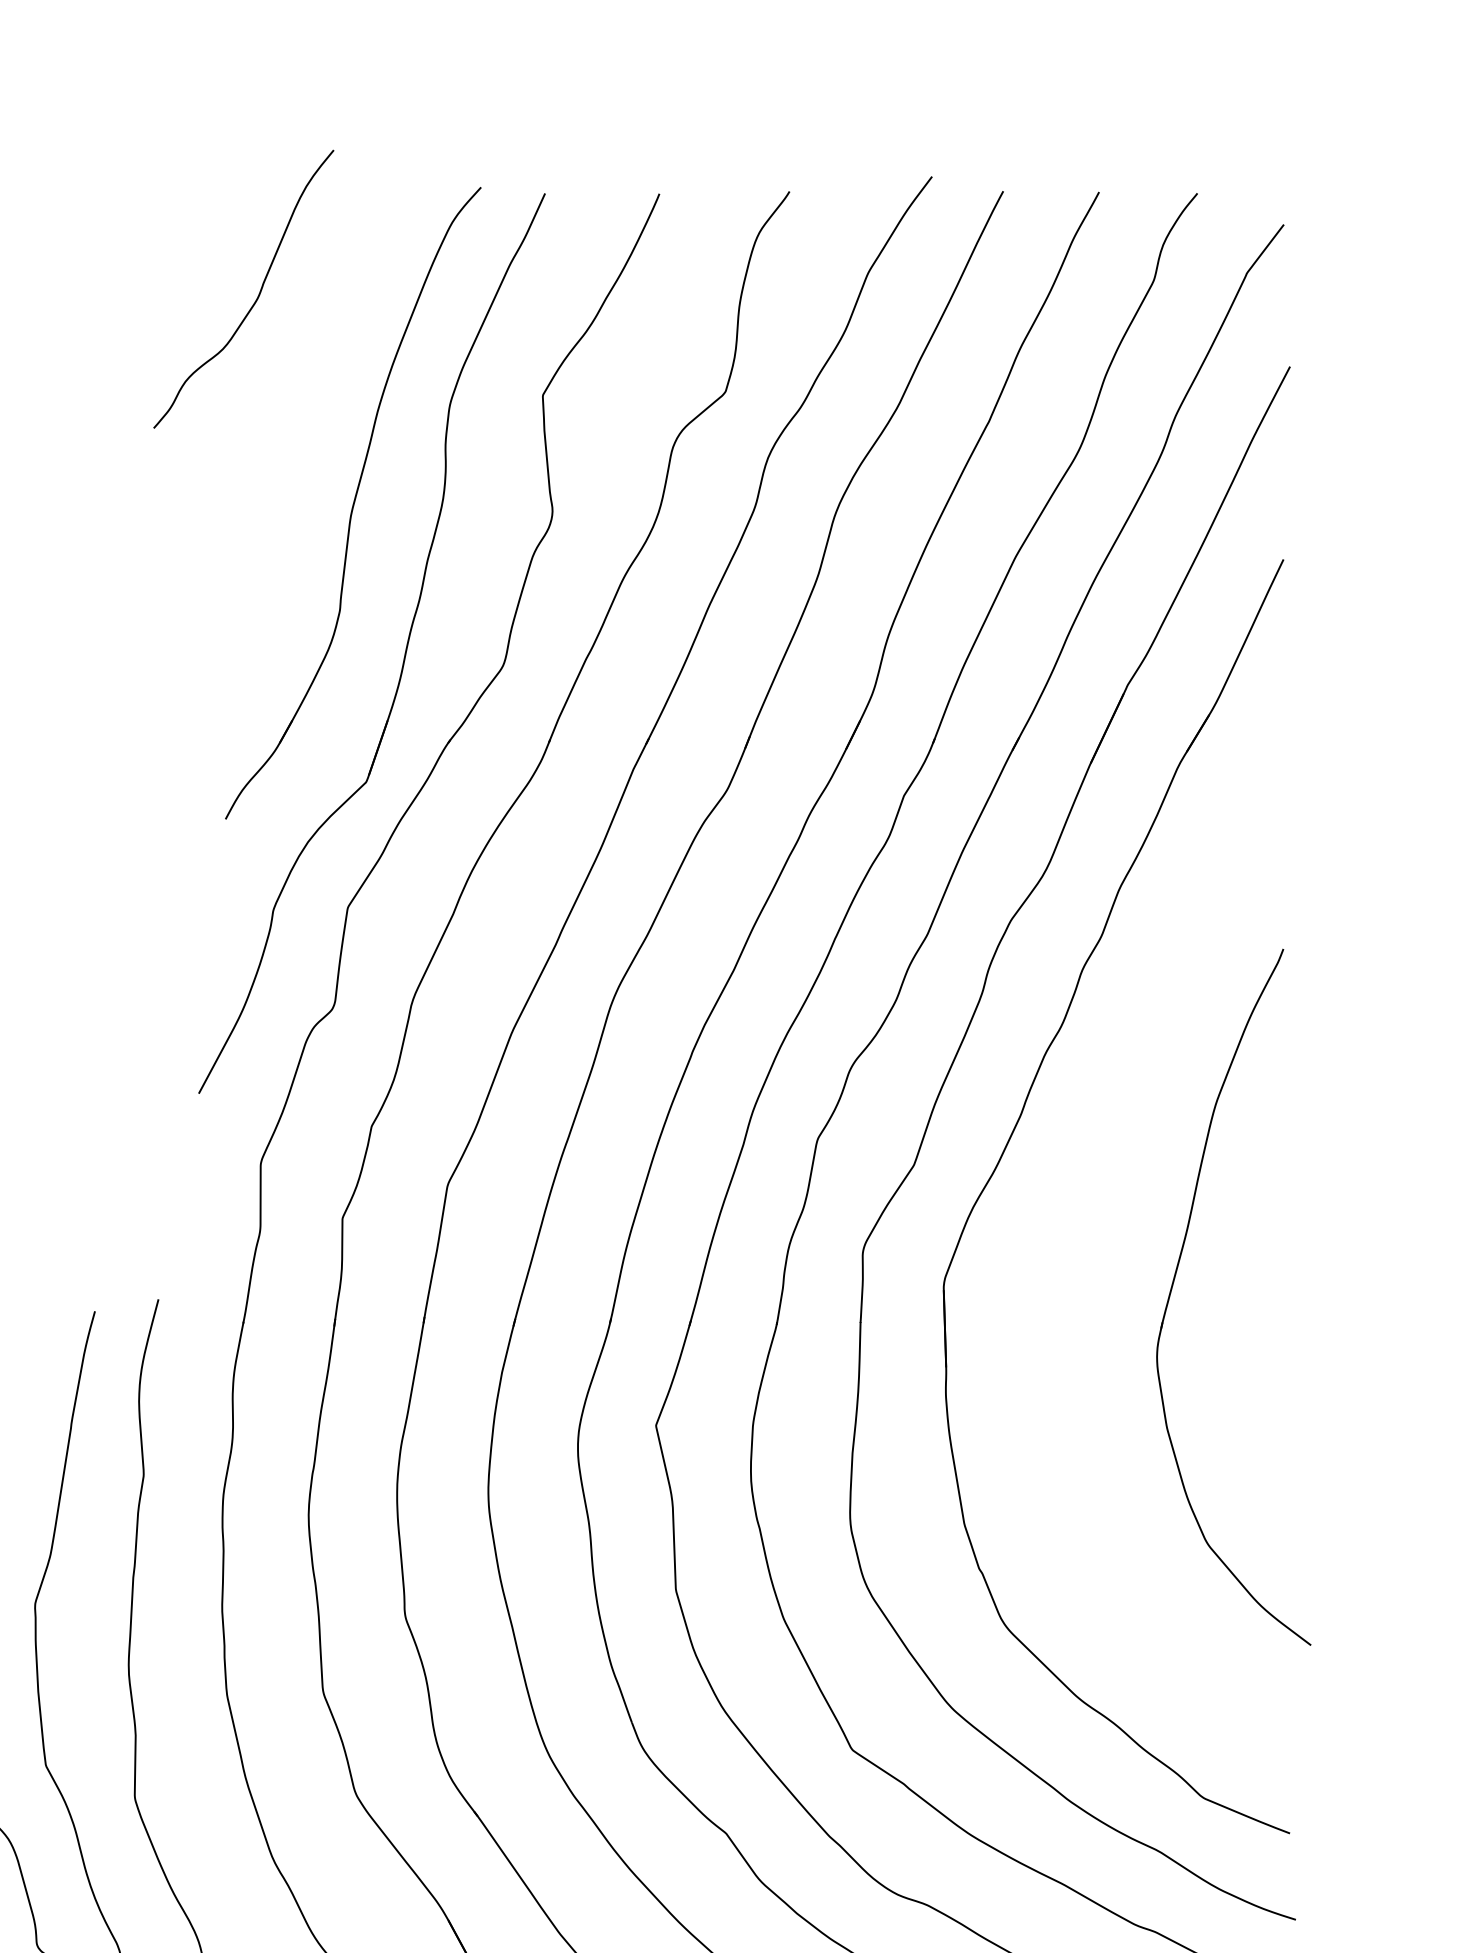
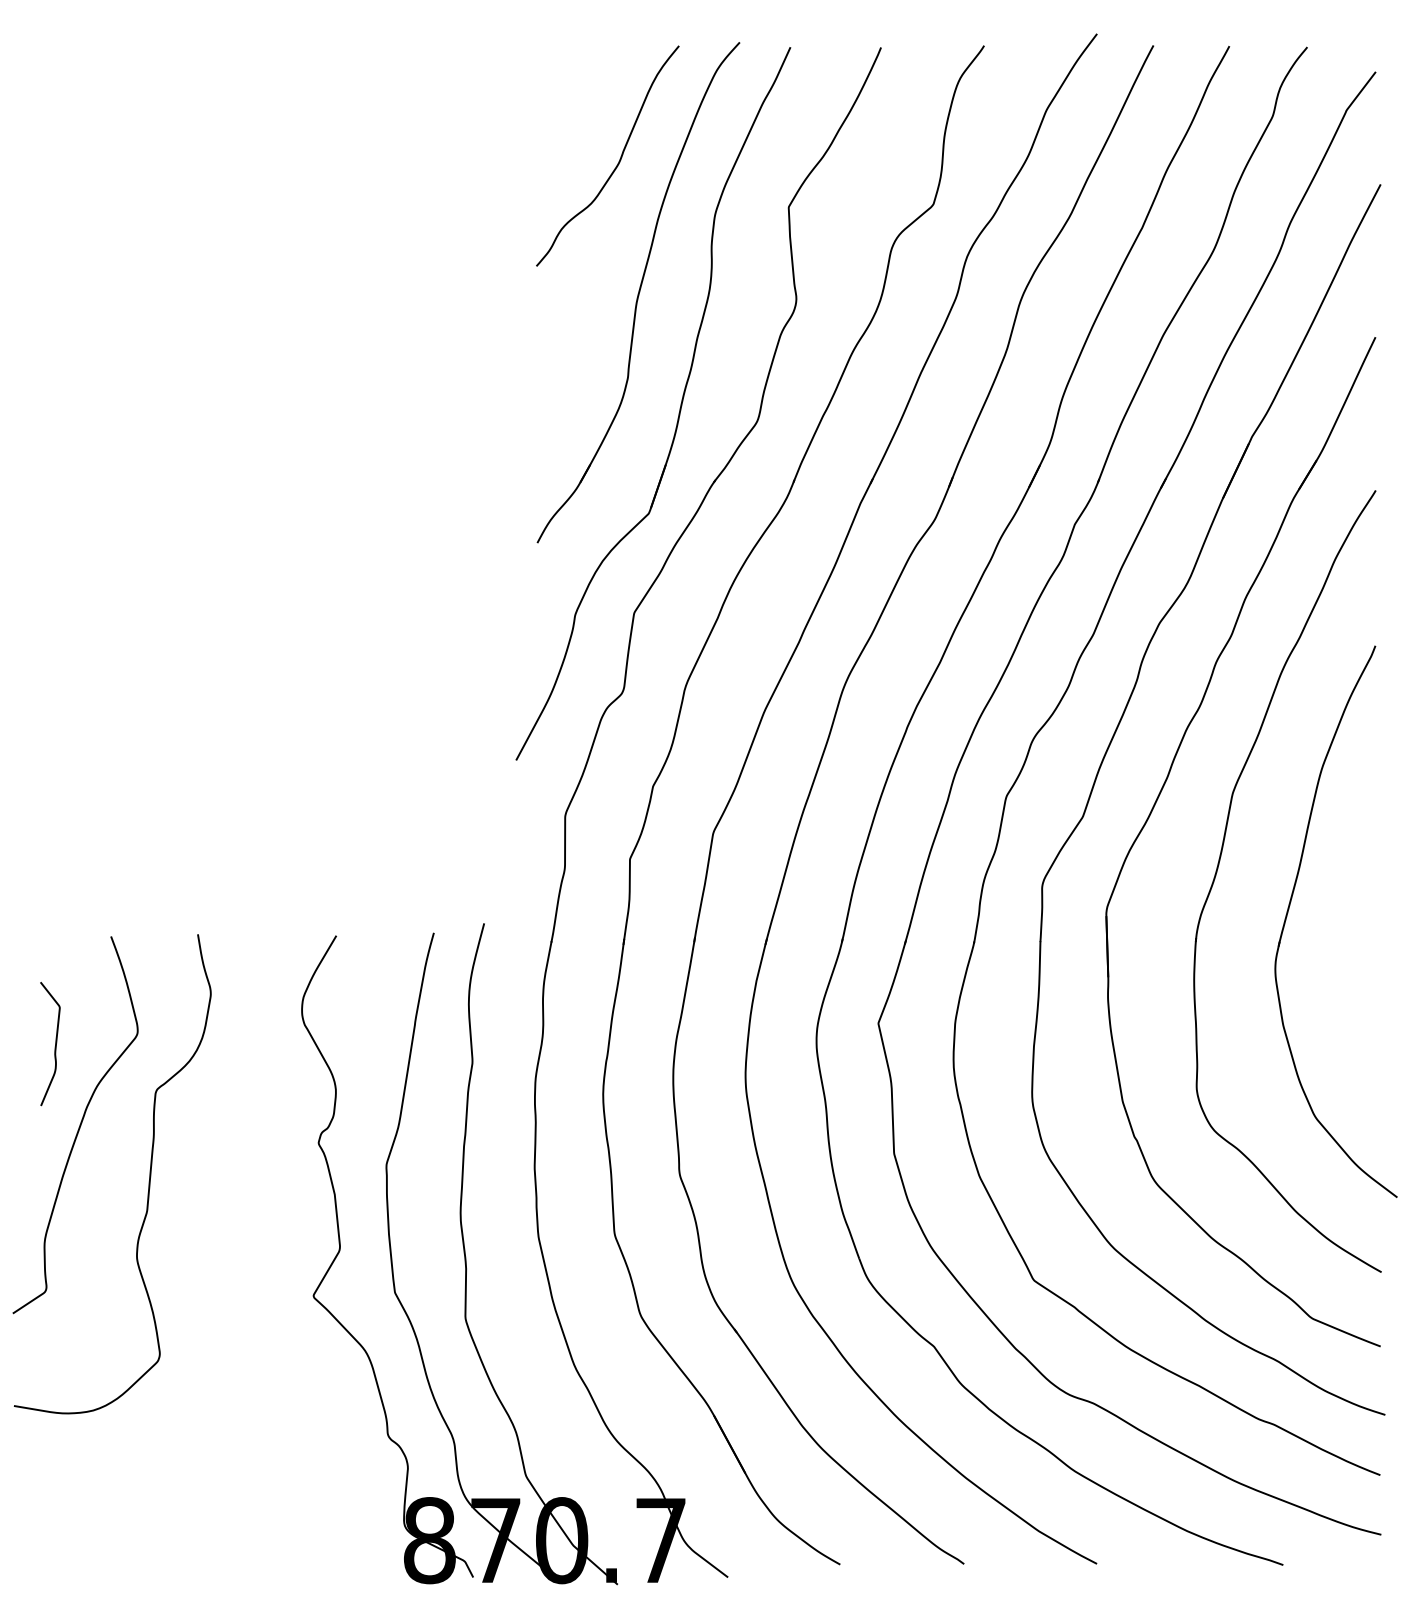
curve: (257, 296) -> (618, 161), moved
part: (1086, 1226) -> (1219, 865), added

